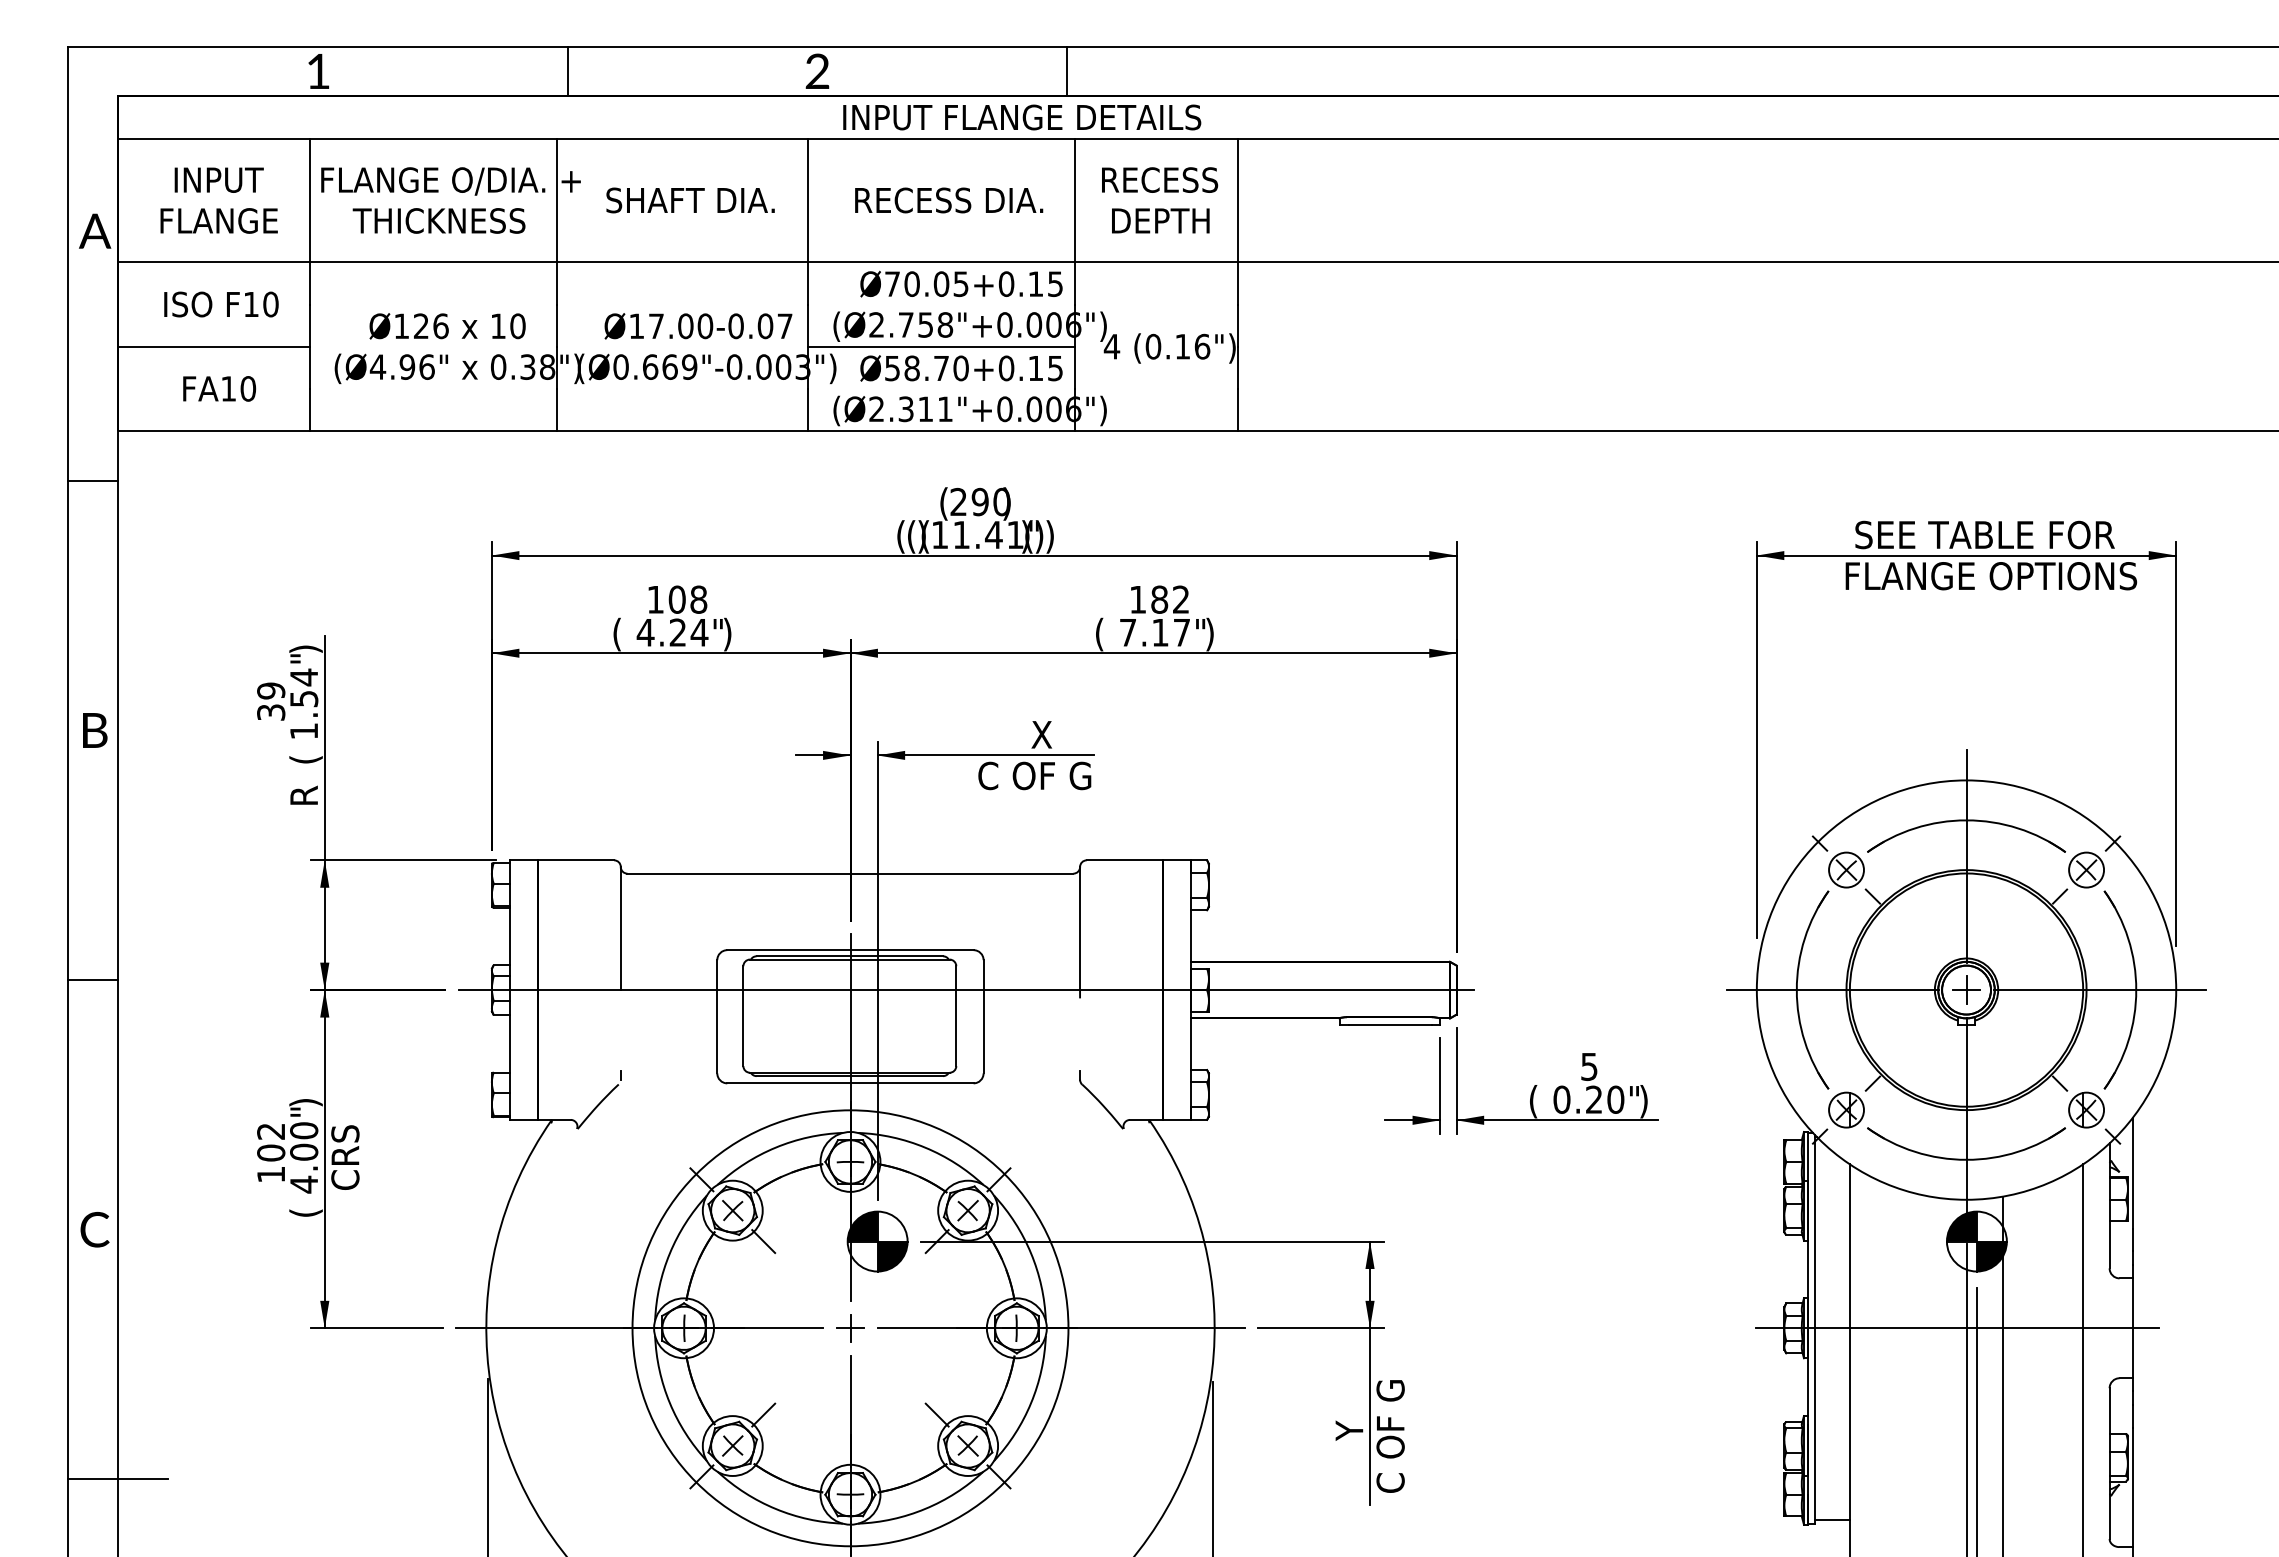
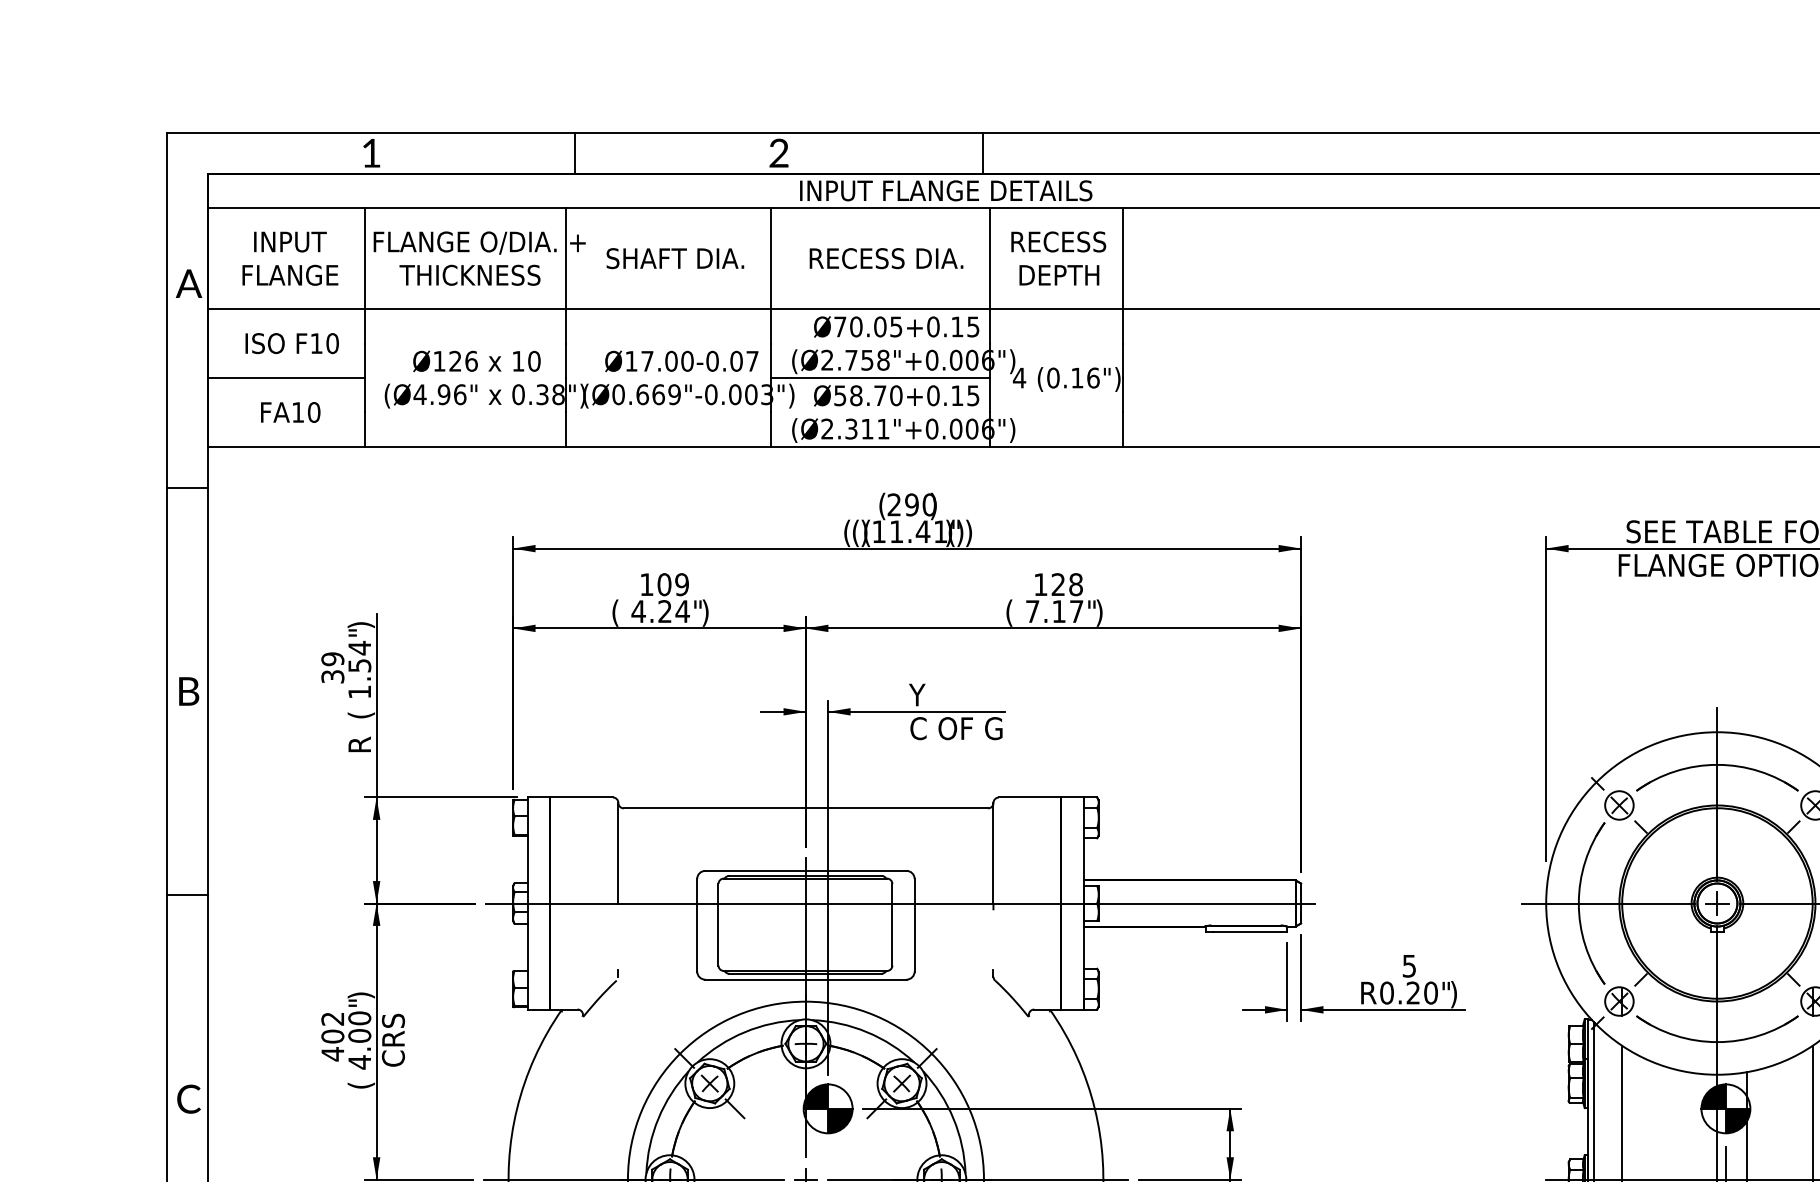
text: (698, 599) -> (681, 584), 108 -> 109
text: (1170, 599) -> (1067, 584), 182 -> 128
text: (1014, 734) -> (939, 694), X -> Y
text: (1539, 1101) -> (1368, 994), ( -> R
text: (270, 1174) -> (332, 1054), 102 -> 402

